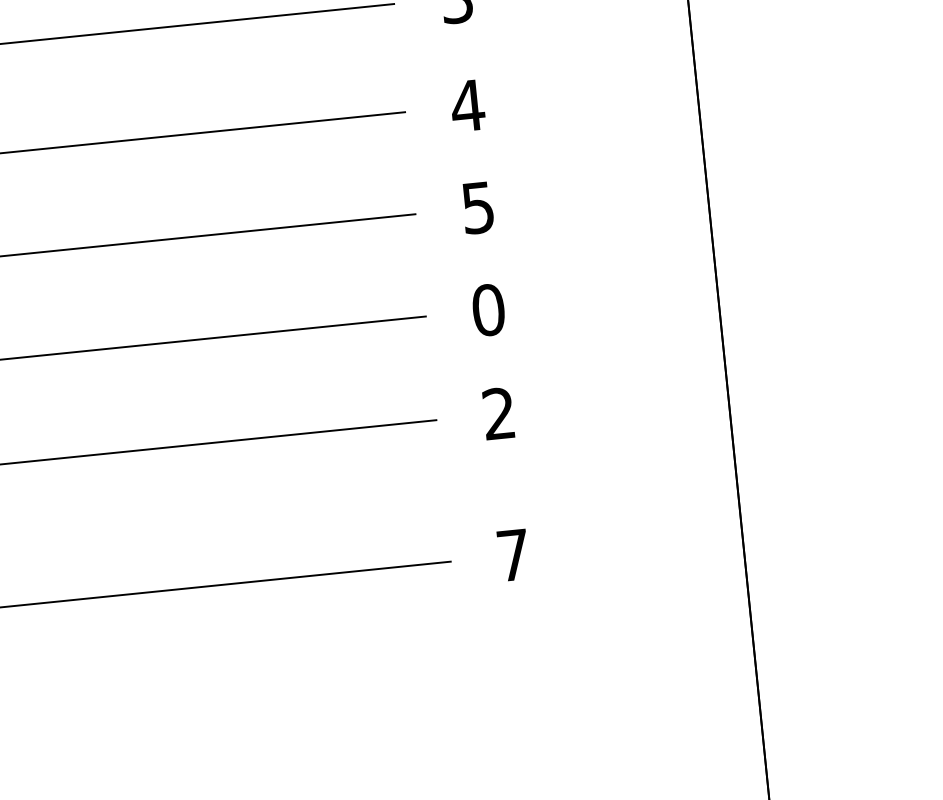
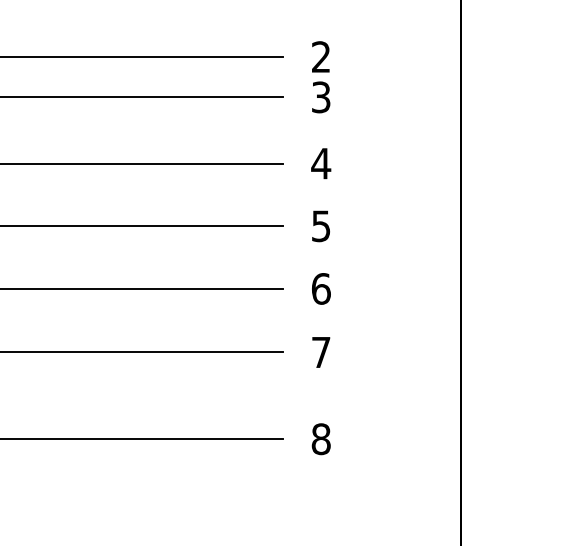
text: (487, 309) -> (320, 288), 0 -> 6
text: (499, 412) -> (321, 351), 2 -> 7
text: (512, 555) -> (320, 439), 7 -> 8

